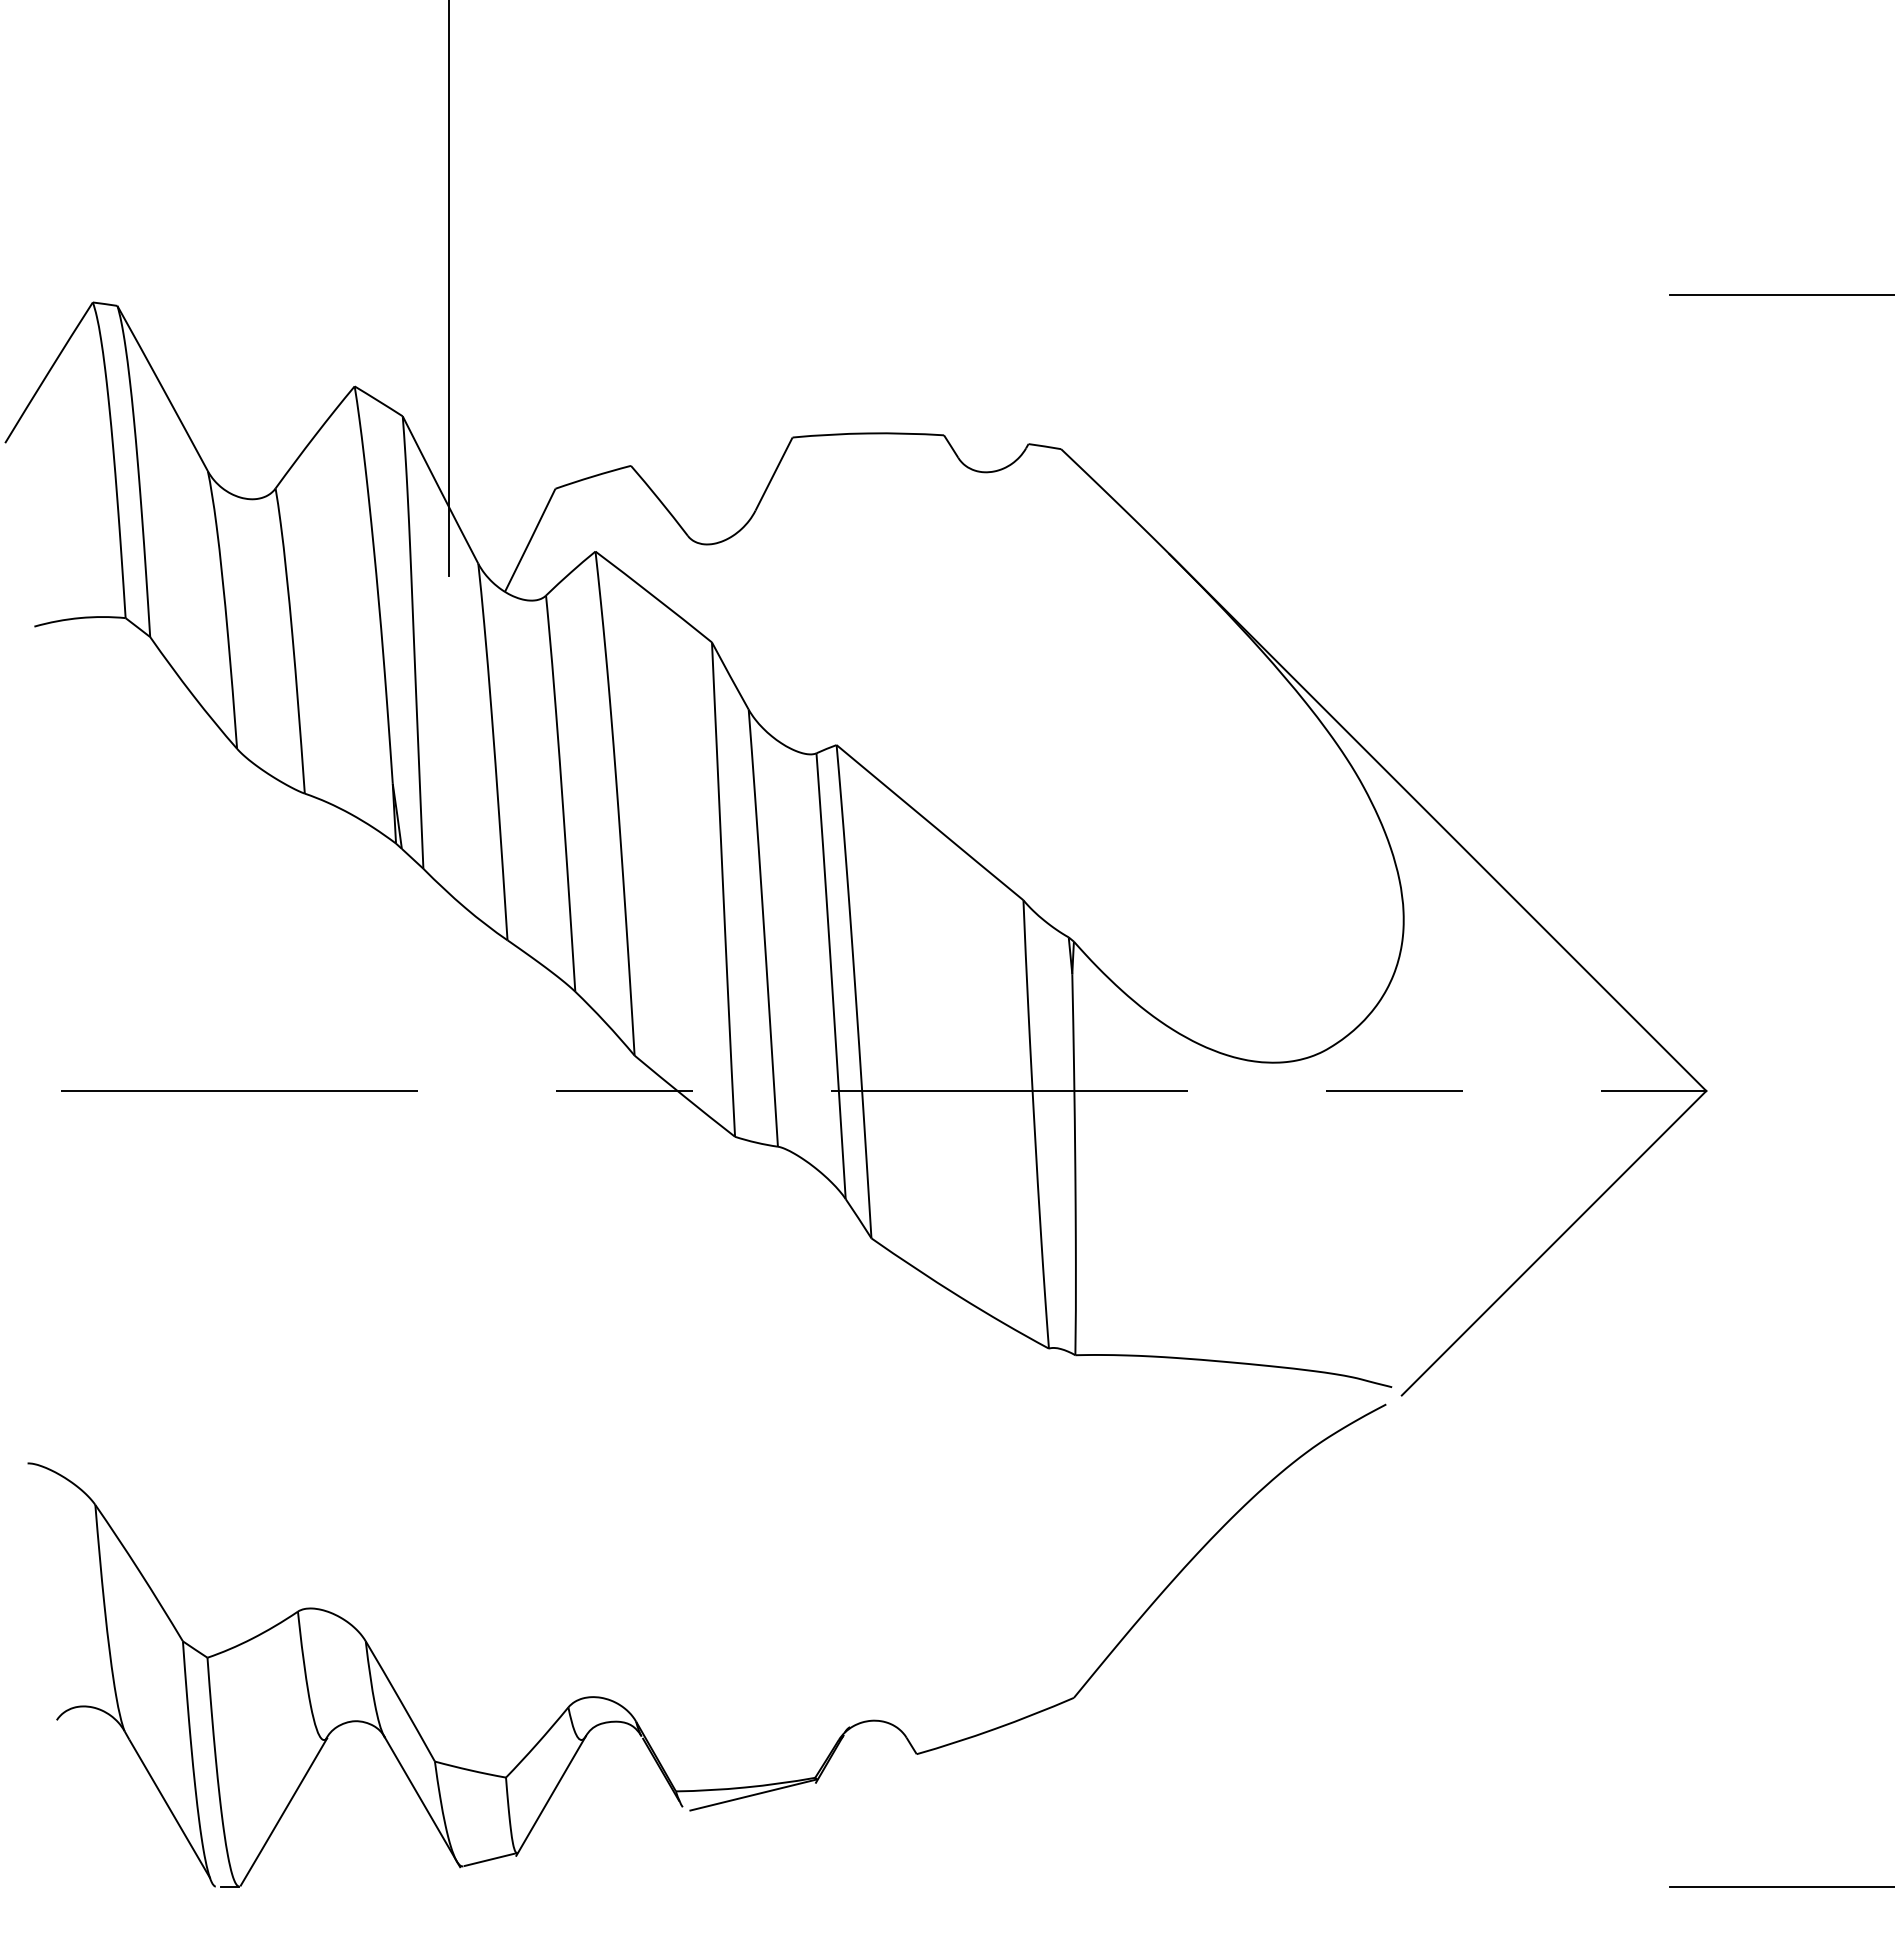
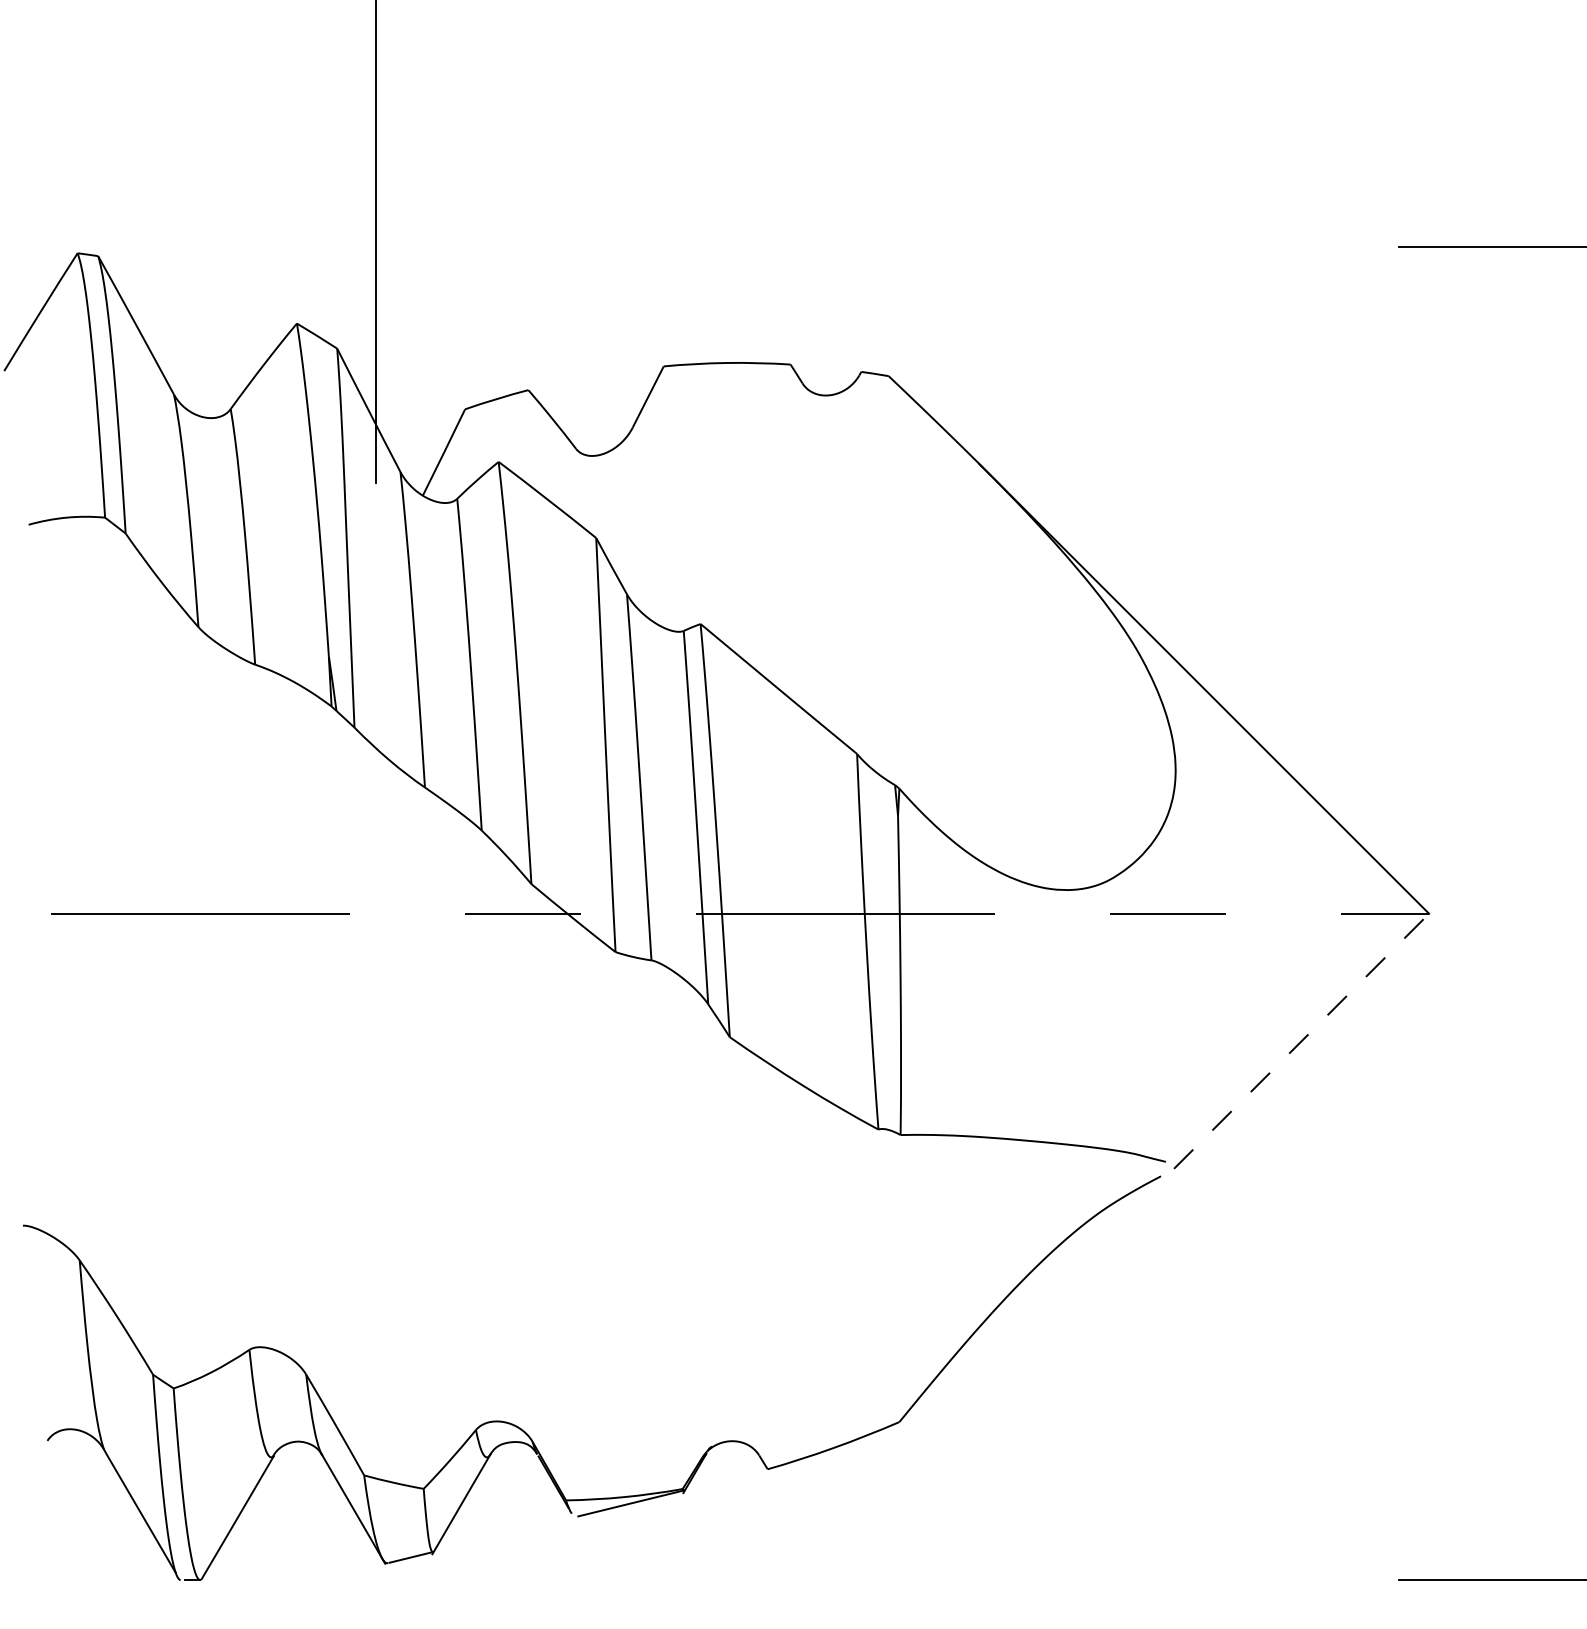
line: (1554, 1242) -> (1301, 1040), solid -> dashed

